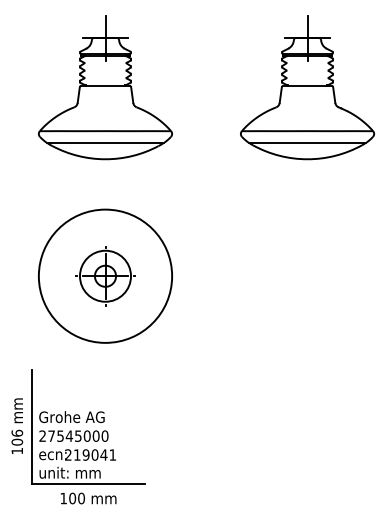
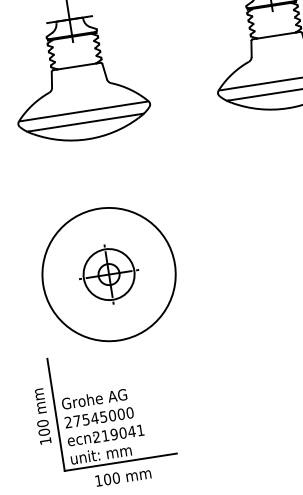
part: (105, 275) -> (108, 273), moved
text: (16, 432) -> (41, 422), 106 -> 100

